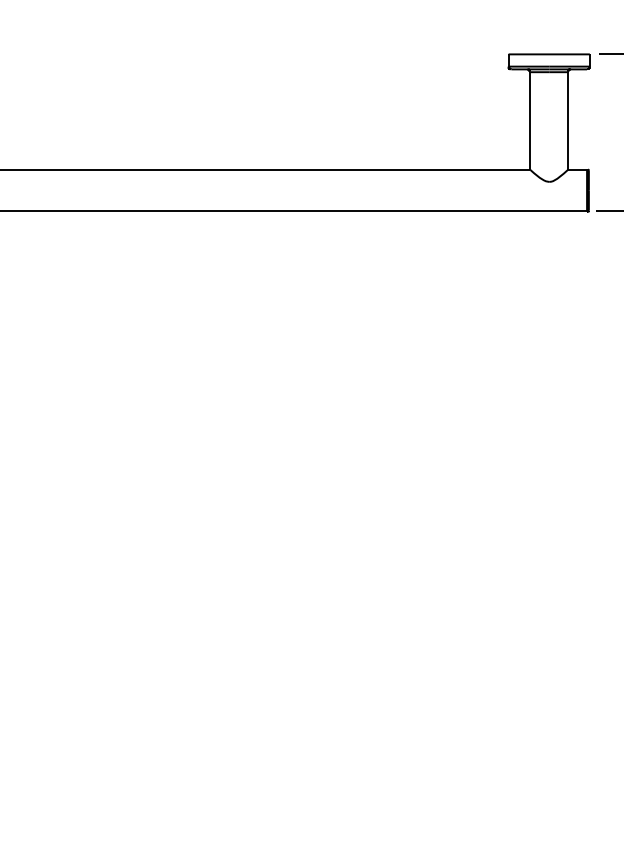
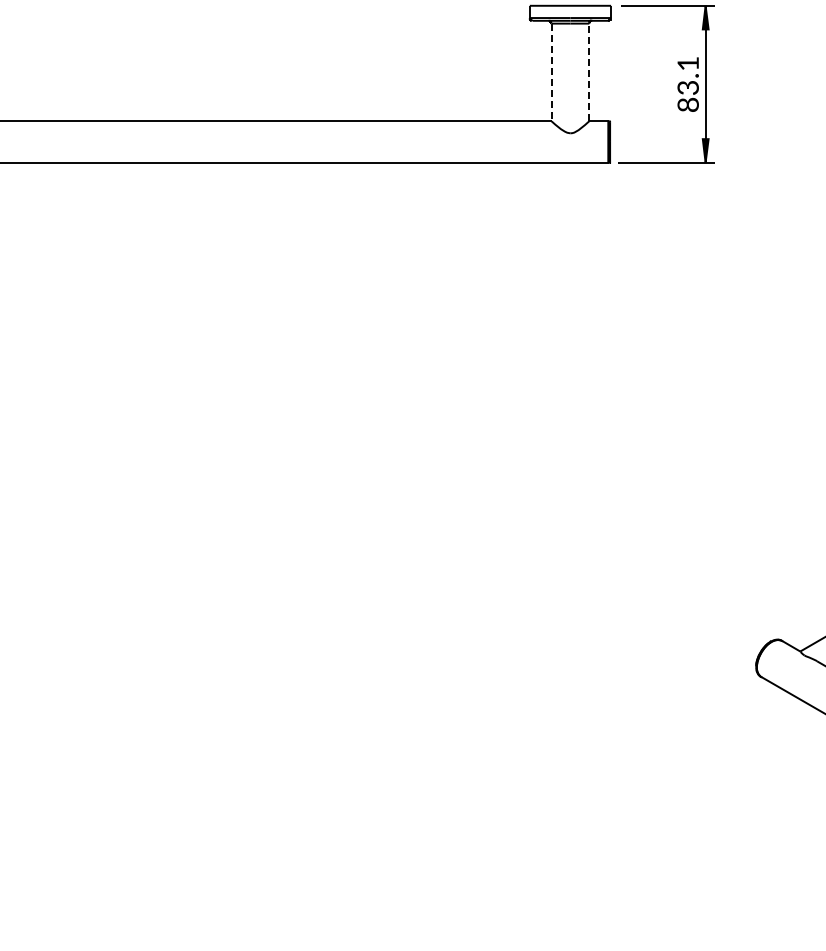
line: (530, 121) -> (551, 72), solid -> dashed
line: (568, 121) -> (589, 72), solid -> dashed

